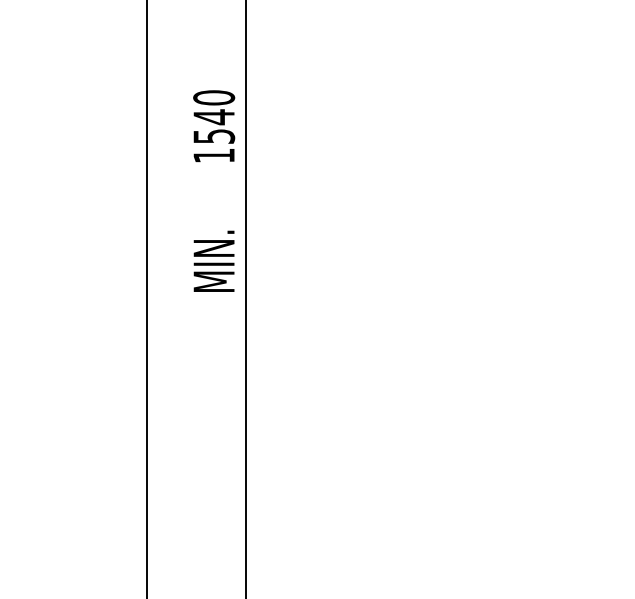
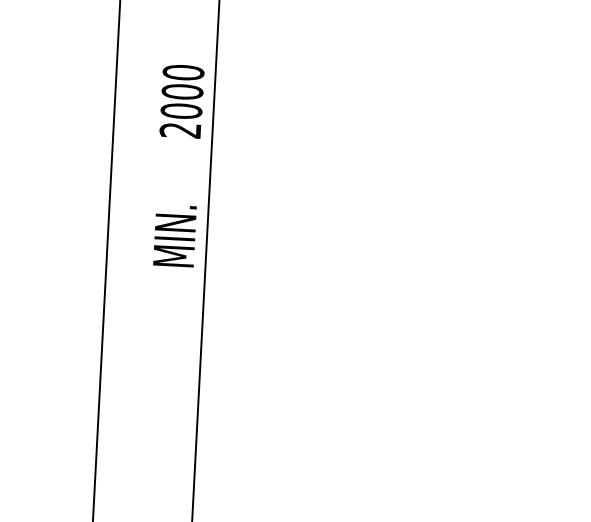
text: (214, 136) -> (181, 111), 1540 -> 2000

